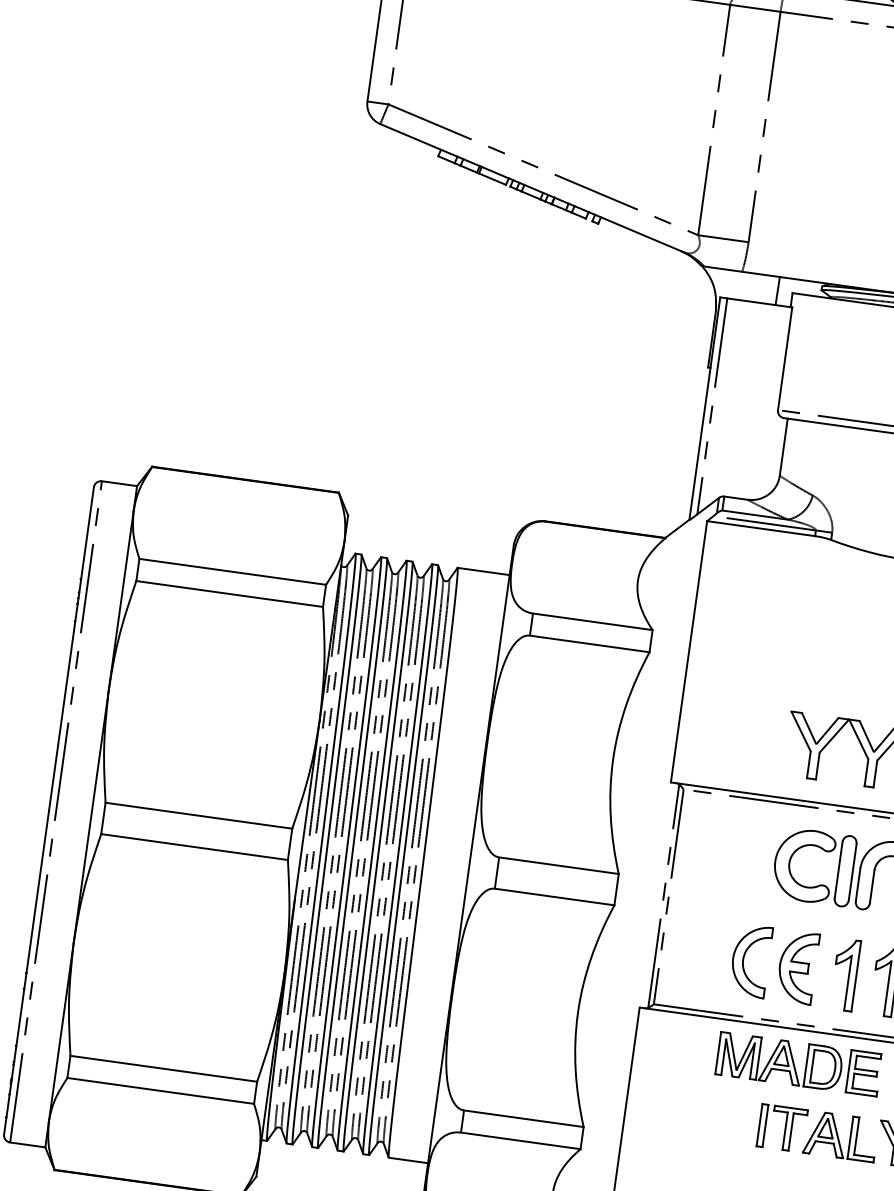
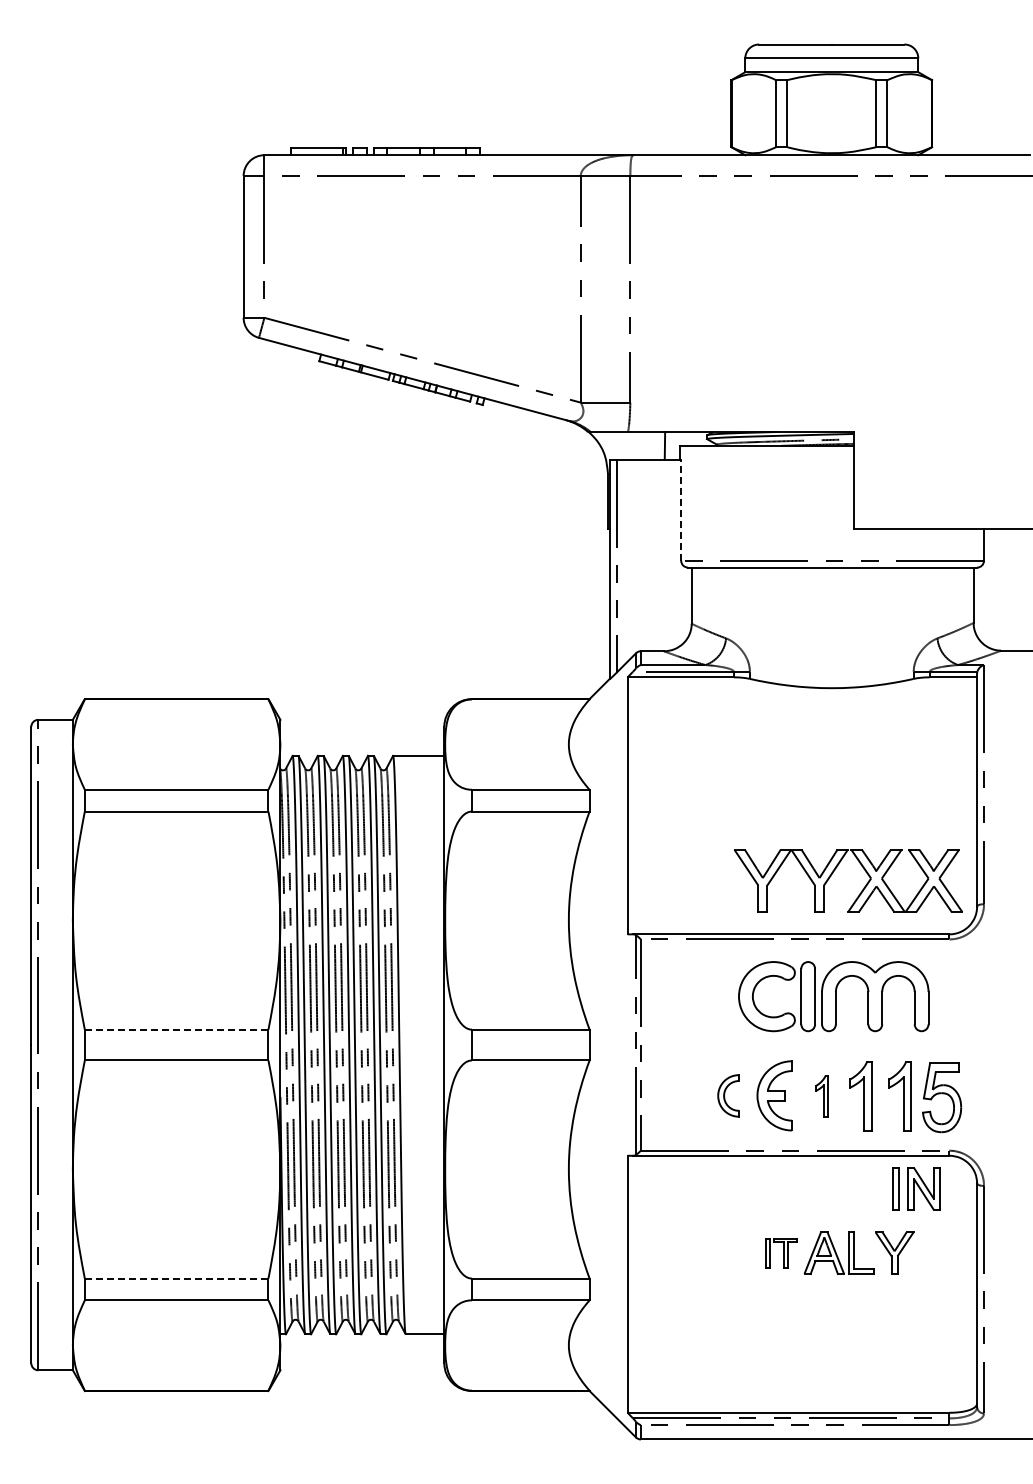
line: (785, 359) -> (681, 510), solid -> dashed
line: (198, 815) -> (176, 1029), solid -> dashed
part: (750, 960) -> (728, 1095), size x0.6
part: (845, 974) -> (821, 1096), size x0.6
part: (798, 1063) -> (788, 1188), removed
line: (163, 1068) -> (176, 1278), solid -> dashed
part: (782, 1127) -> (781, 1252), size x0.7

